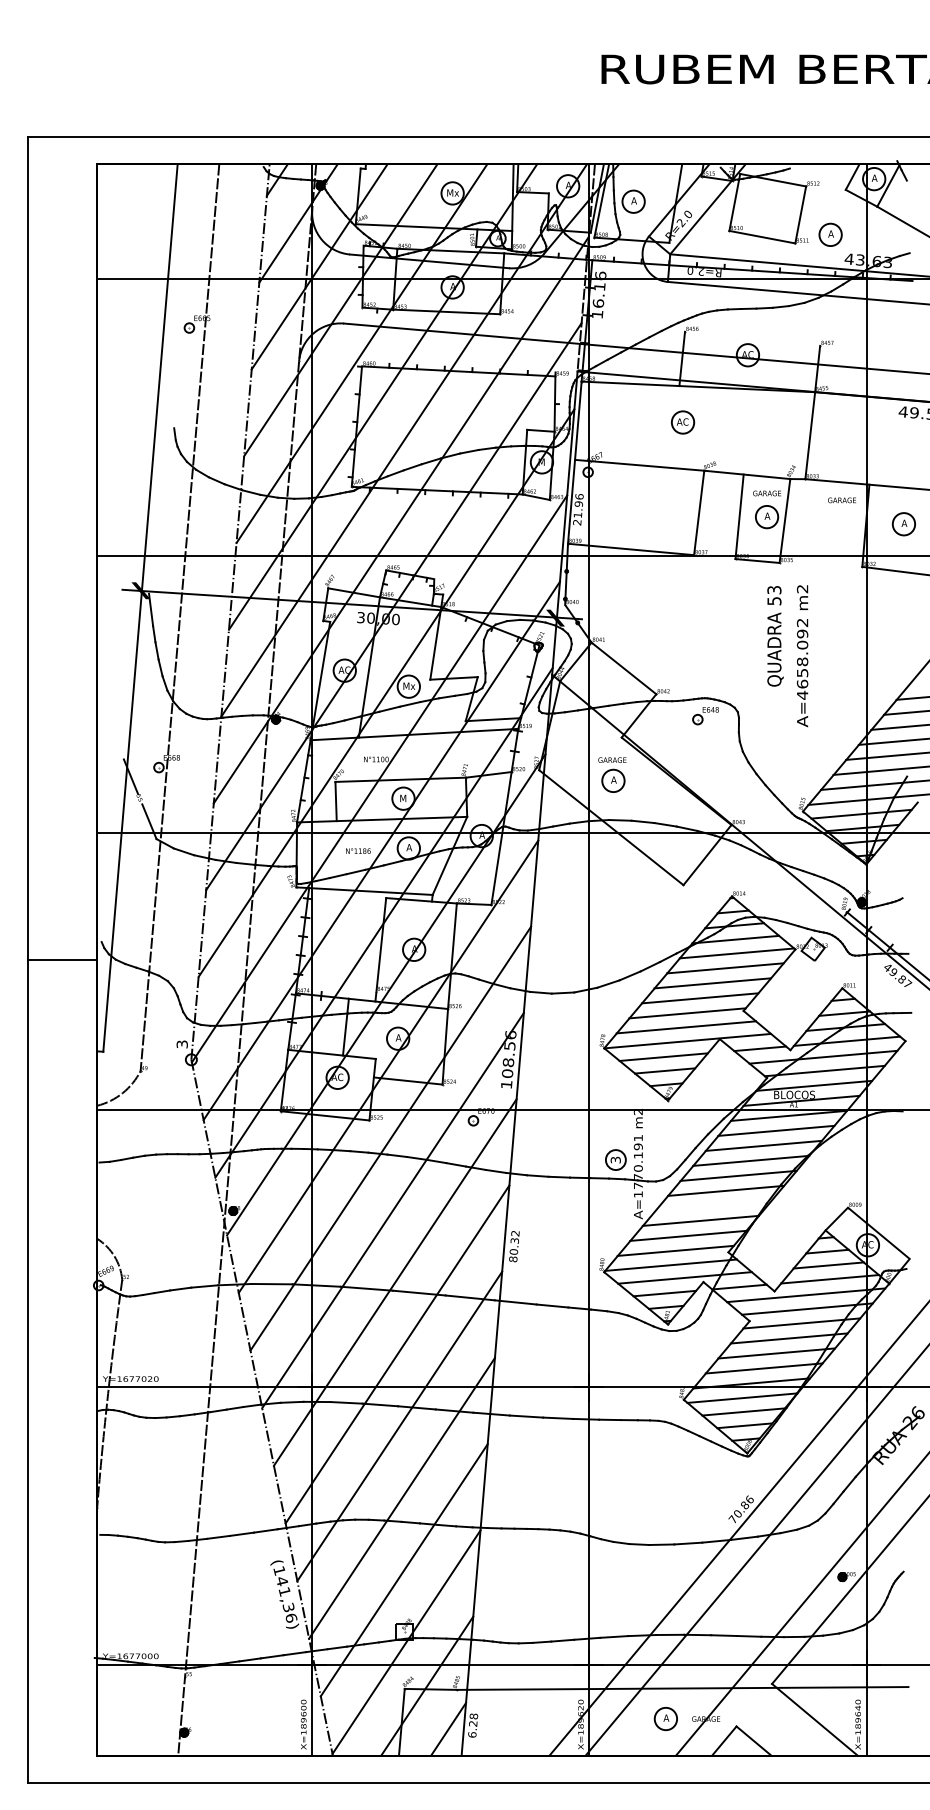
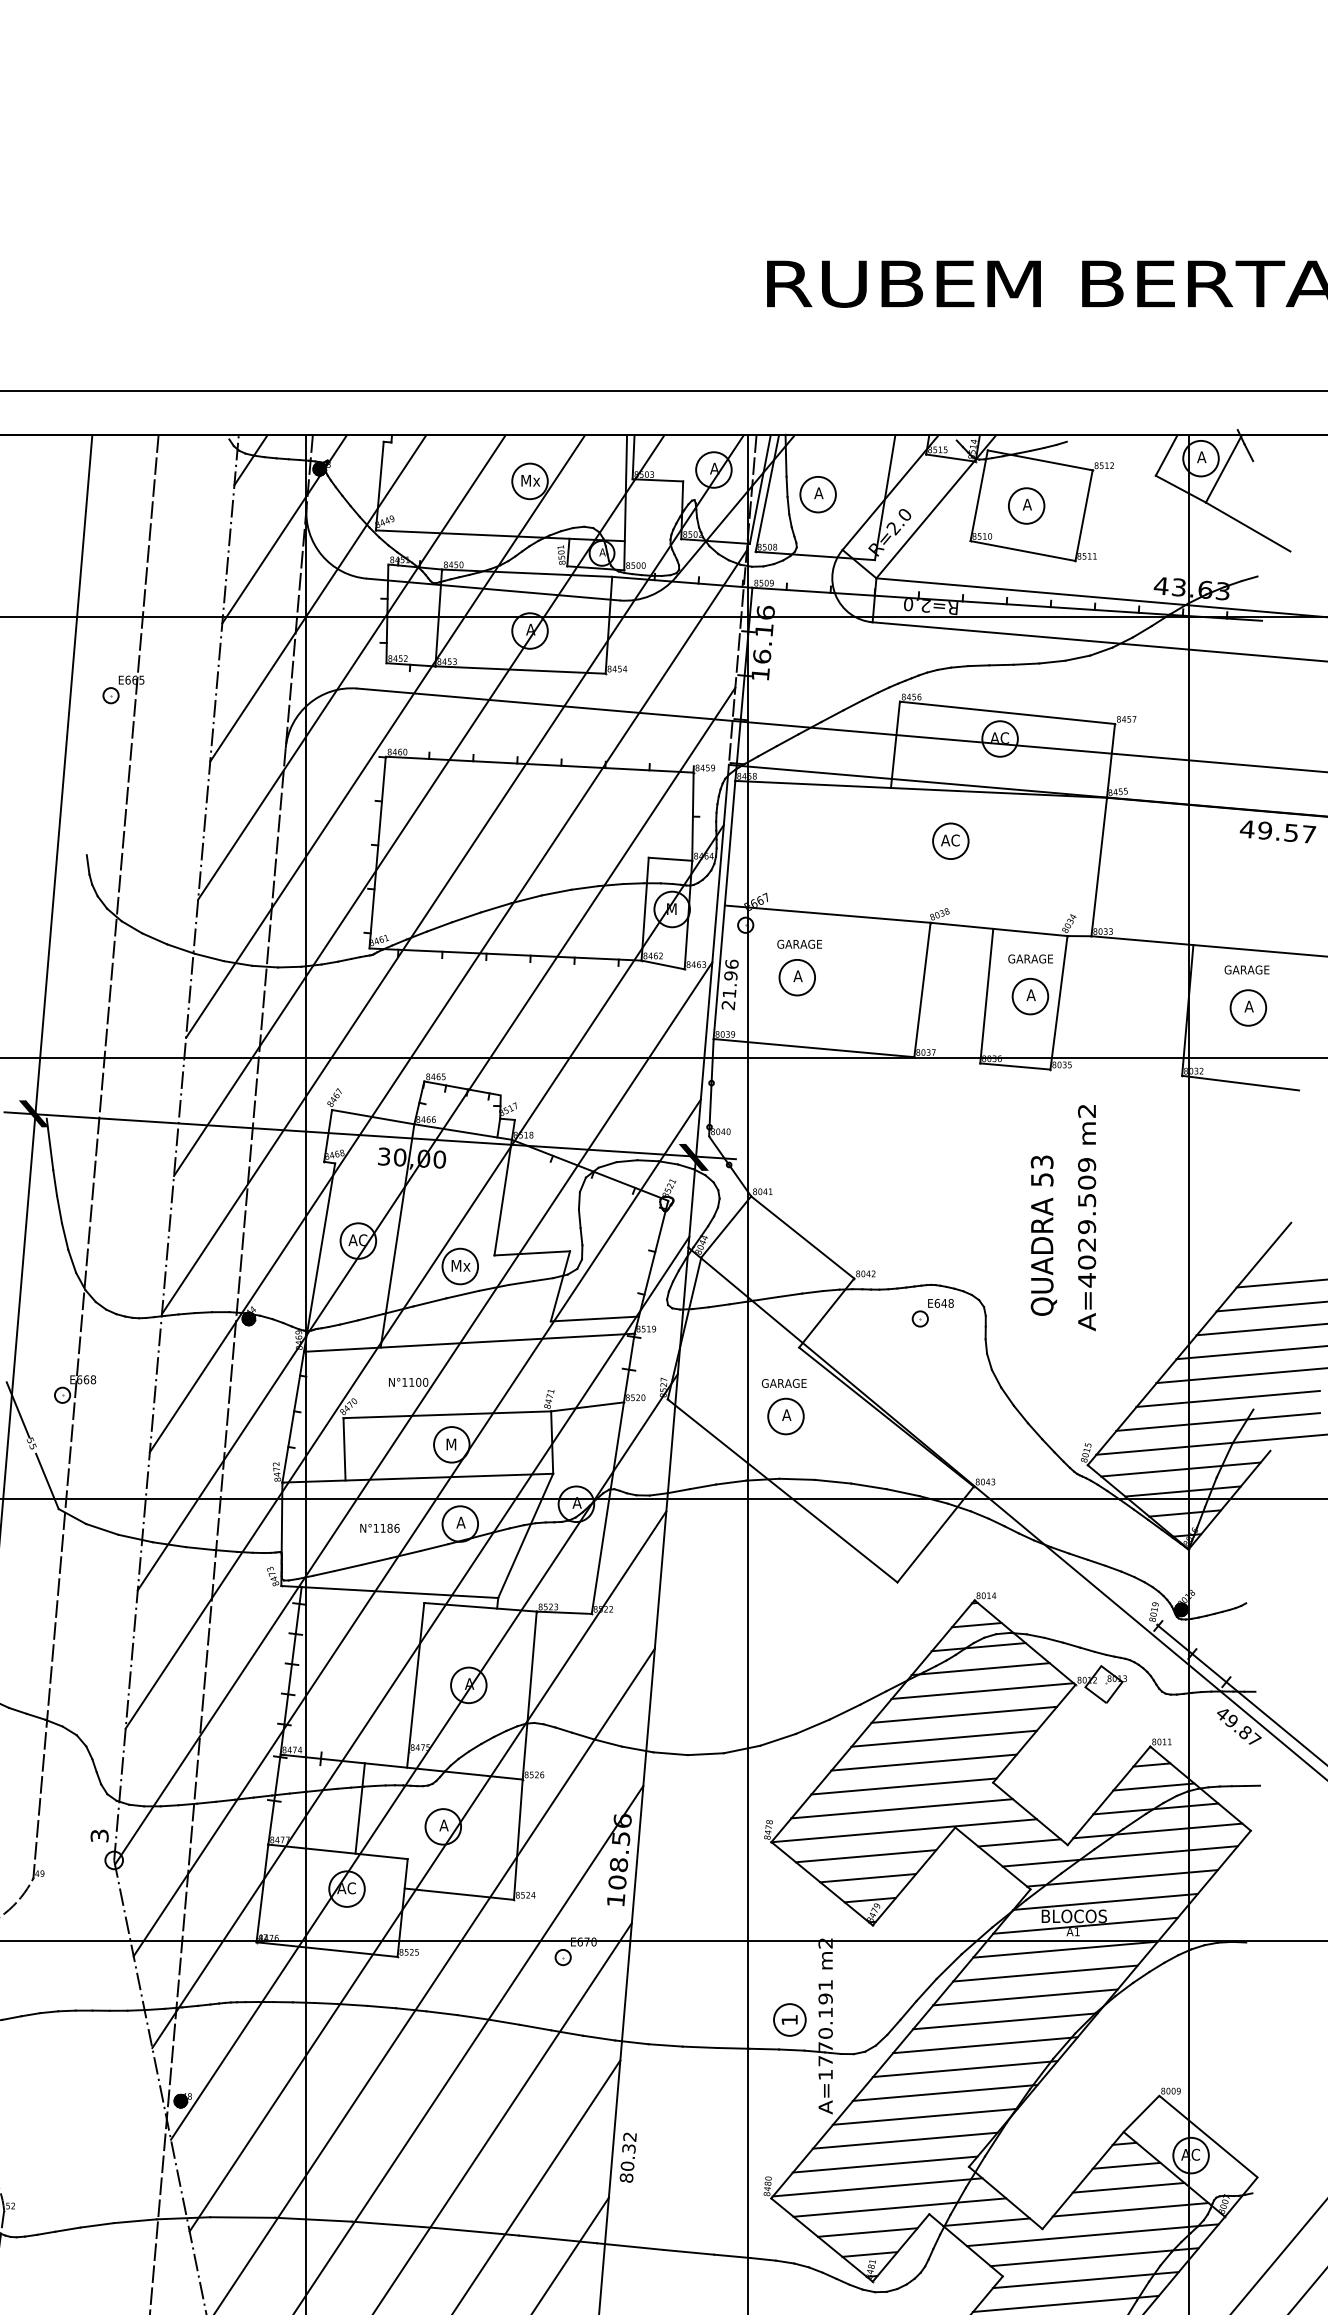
part: (830, 234) -> (1026, 505), moved
line: (752, 338) -> (1007, 712), added
part: (683, 422) -> (951, 841), moved
part: (621, 499) -> (798, 968), added
text: (841, 500) -> (1246, 970), moved
text: (775, 636) -> (1043, 1235), moved
text: (802, 653) -> (1086, 1213), A=4658.092 -> A=4029.509
text: (615, 1159) -> (789, 2019), 3 -> 1
line: (713, 1205) -> (945, 2092), added

